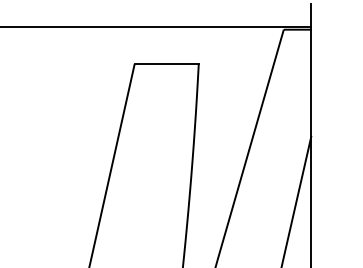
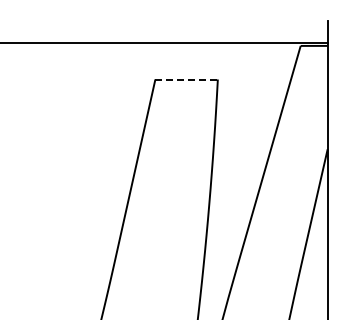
line: (167, 64) -> (187, 79), solid -> dashed

